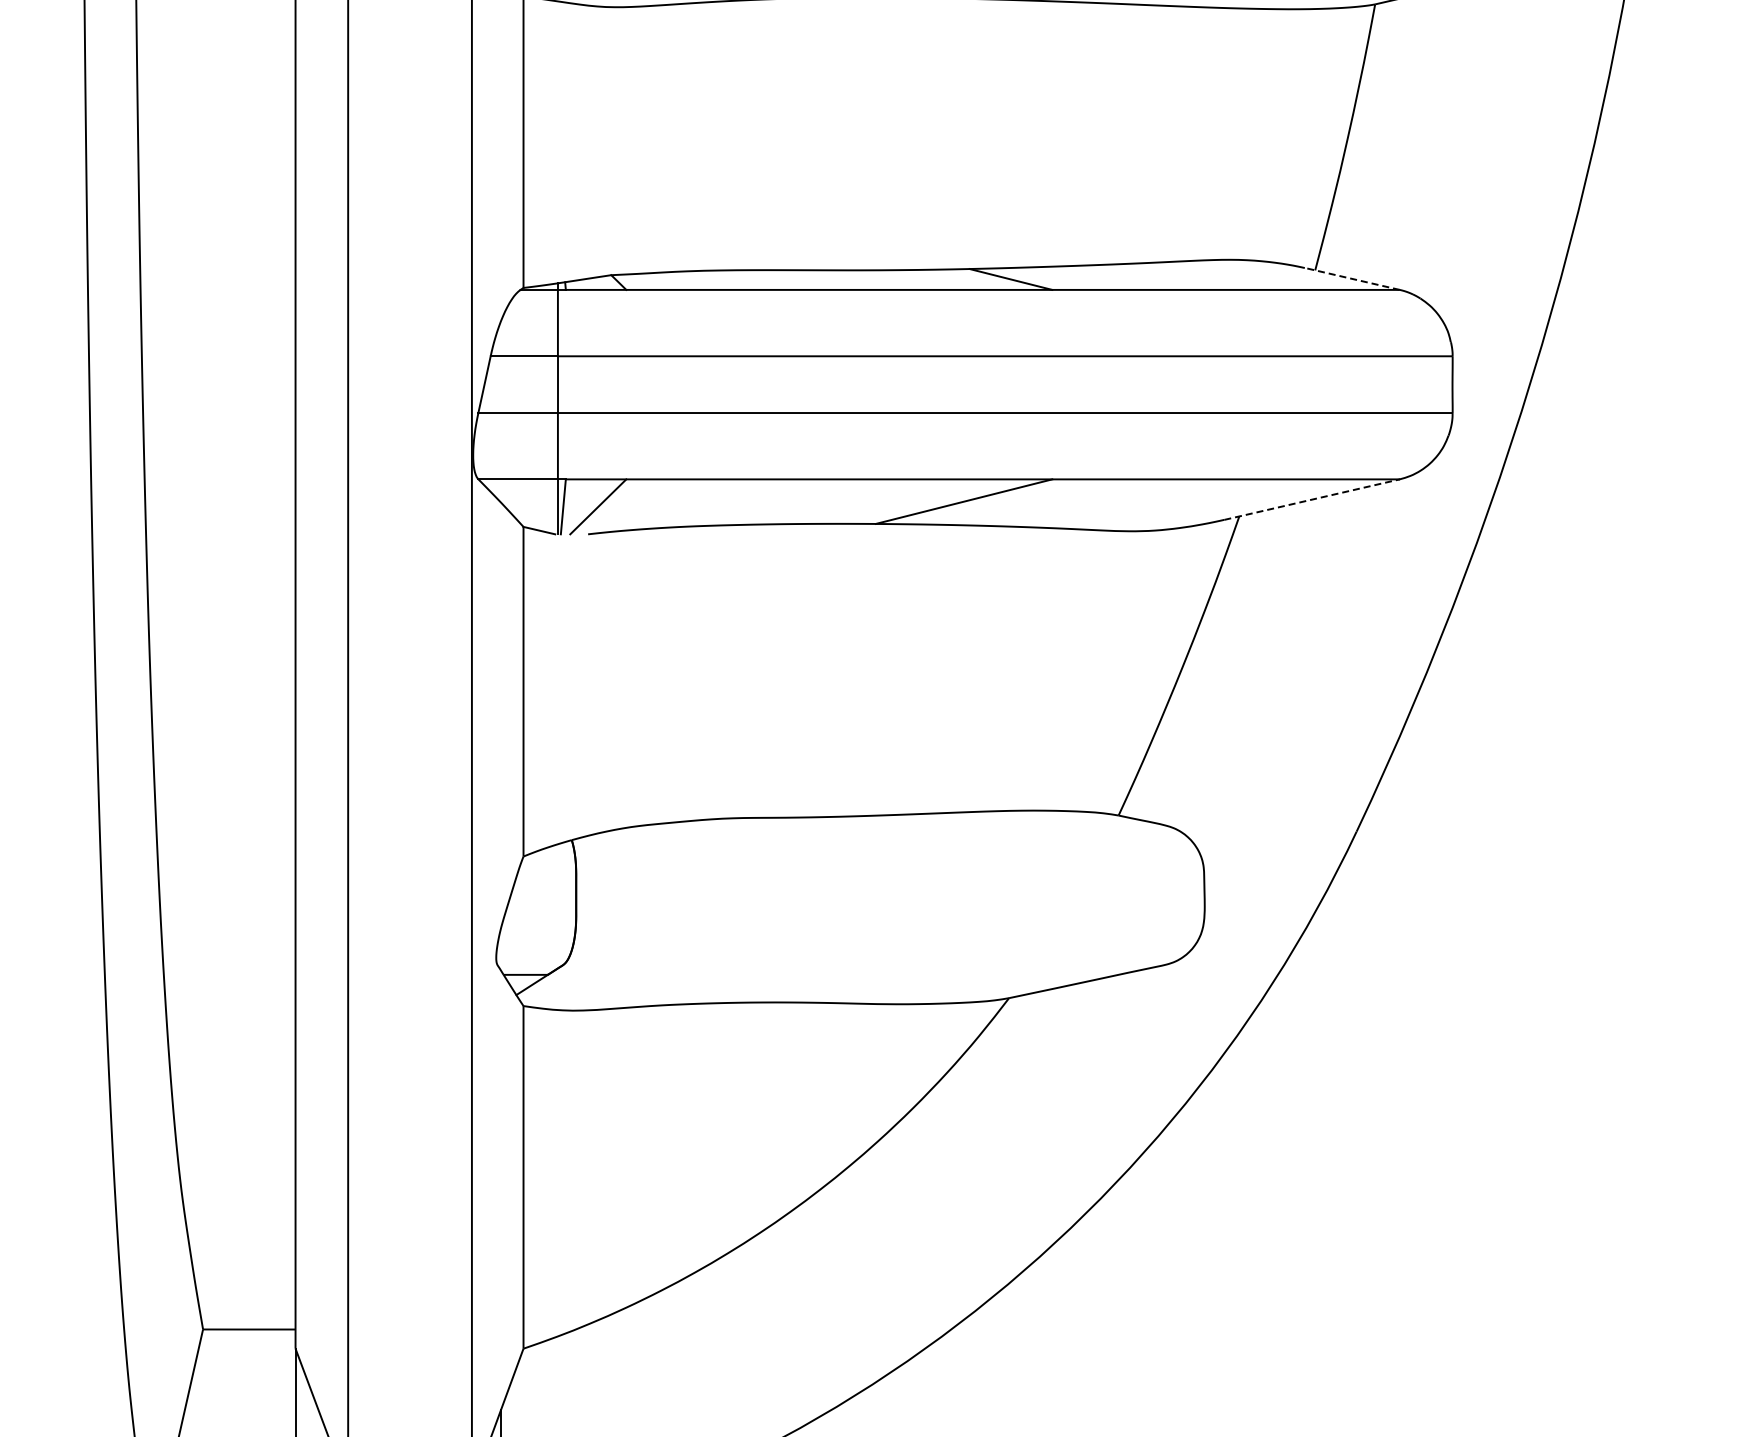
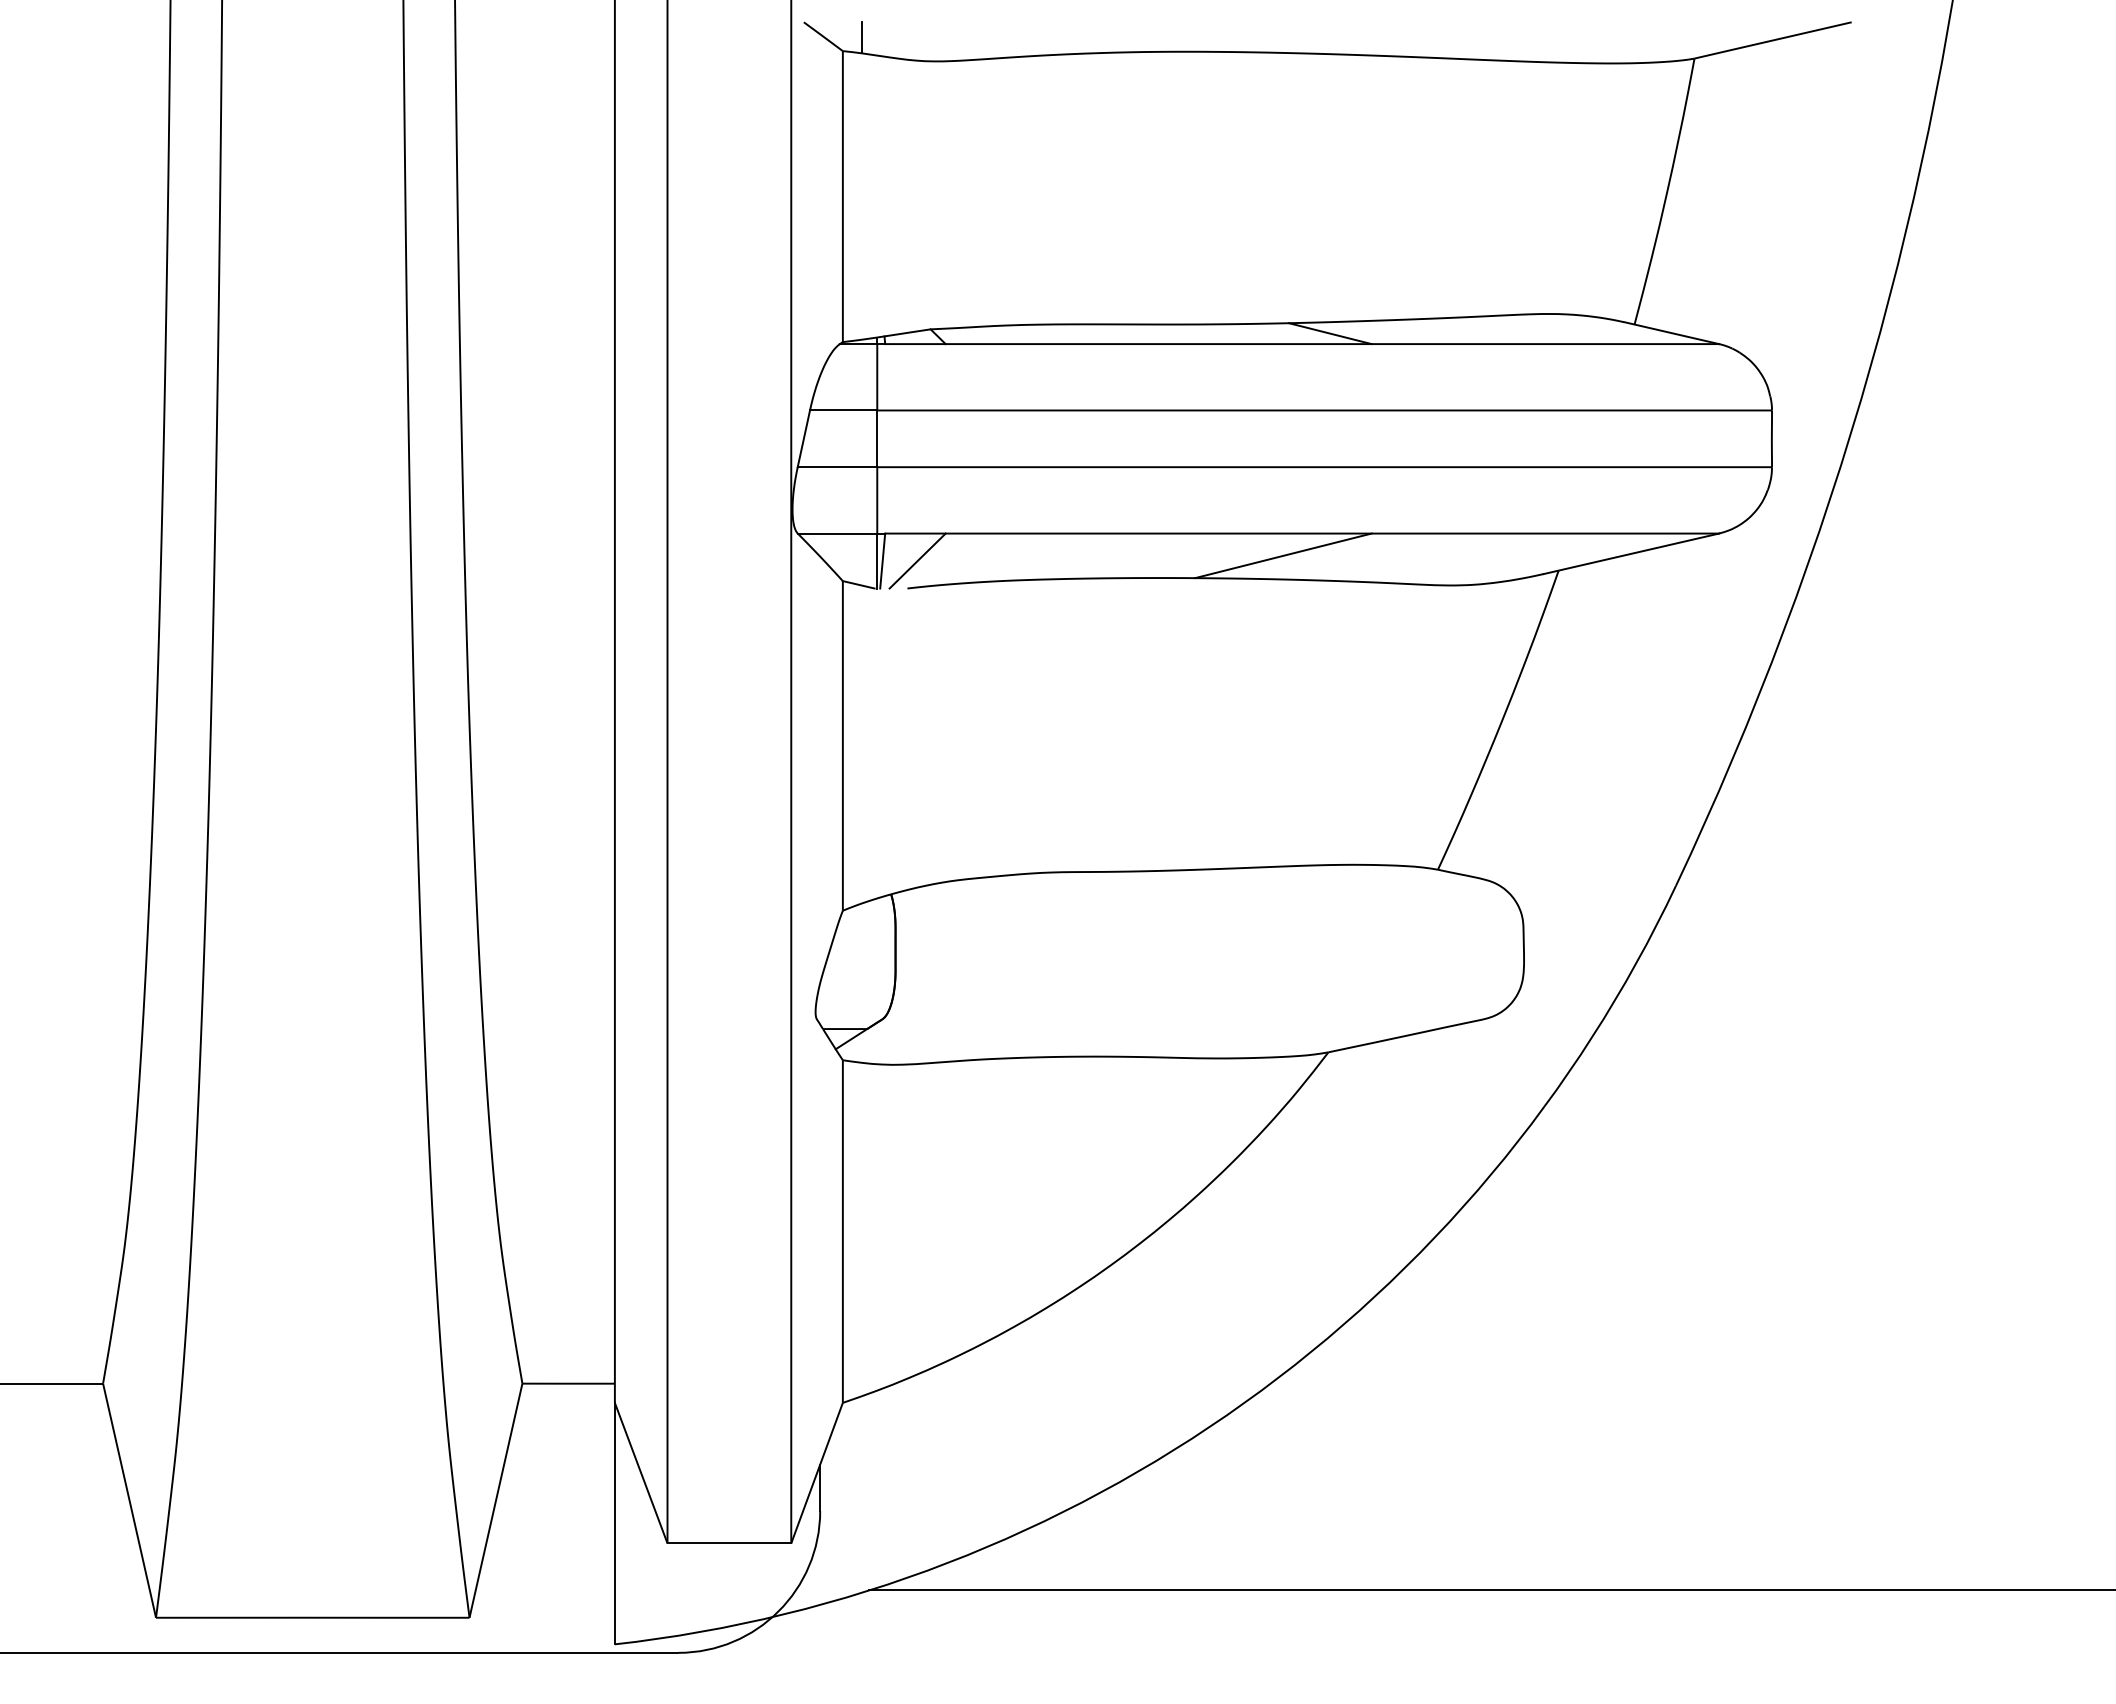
line: (1352, 279) -> (1671, 333), dashed -> solid
line: (1312, 499) -> (1631, 553), dashed -> solid

